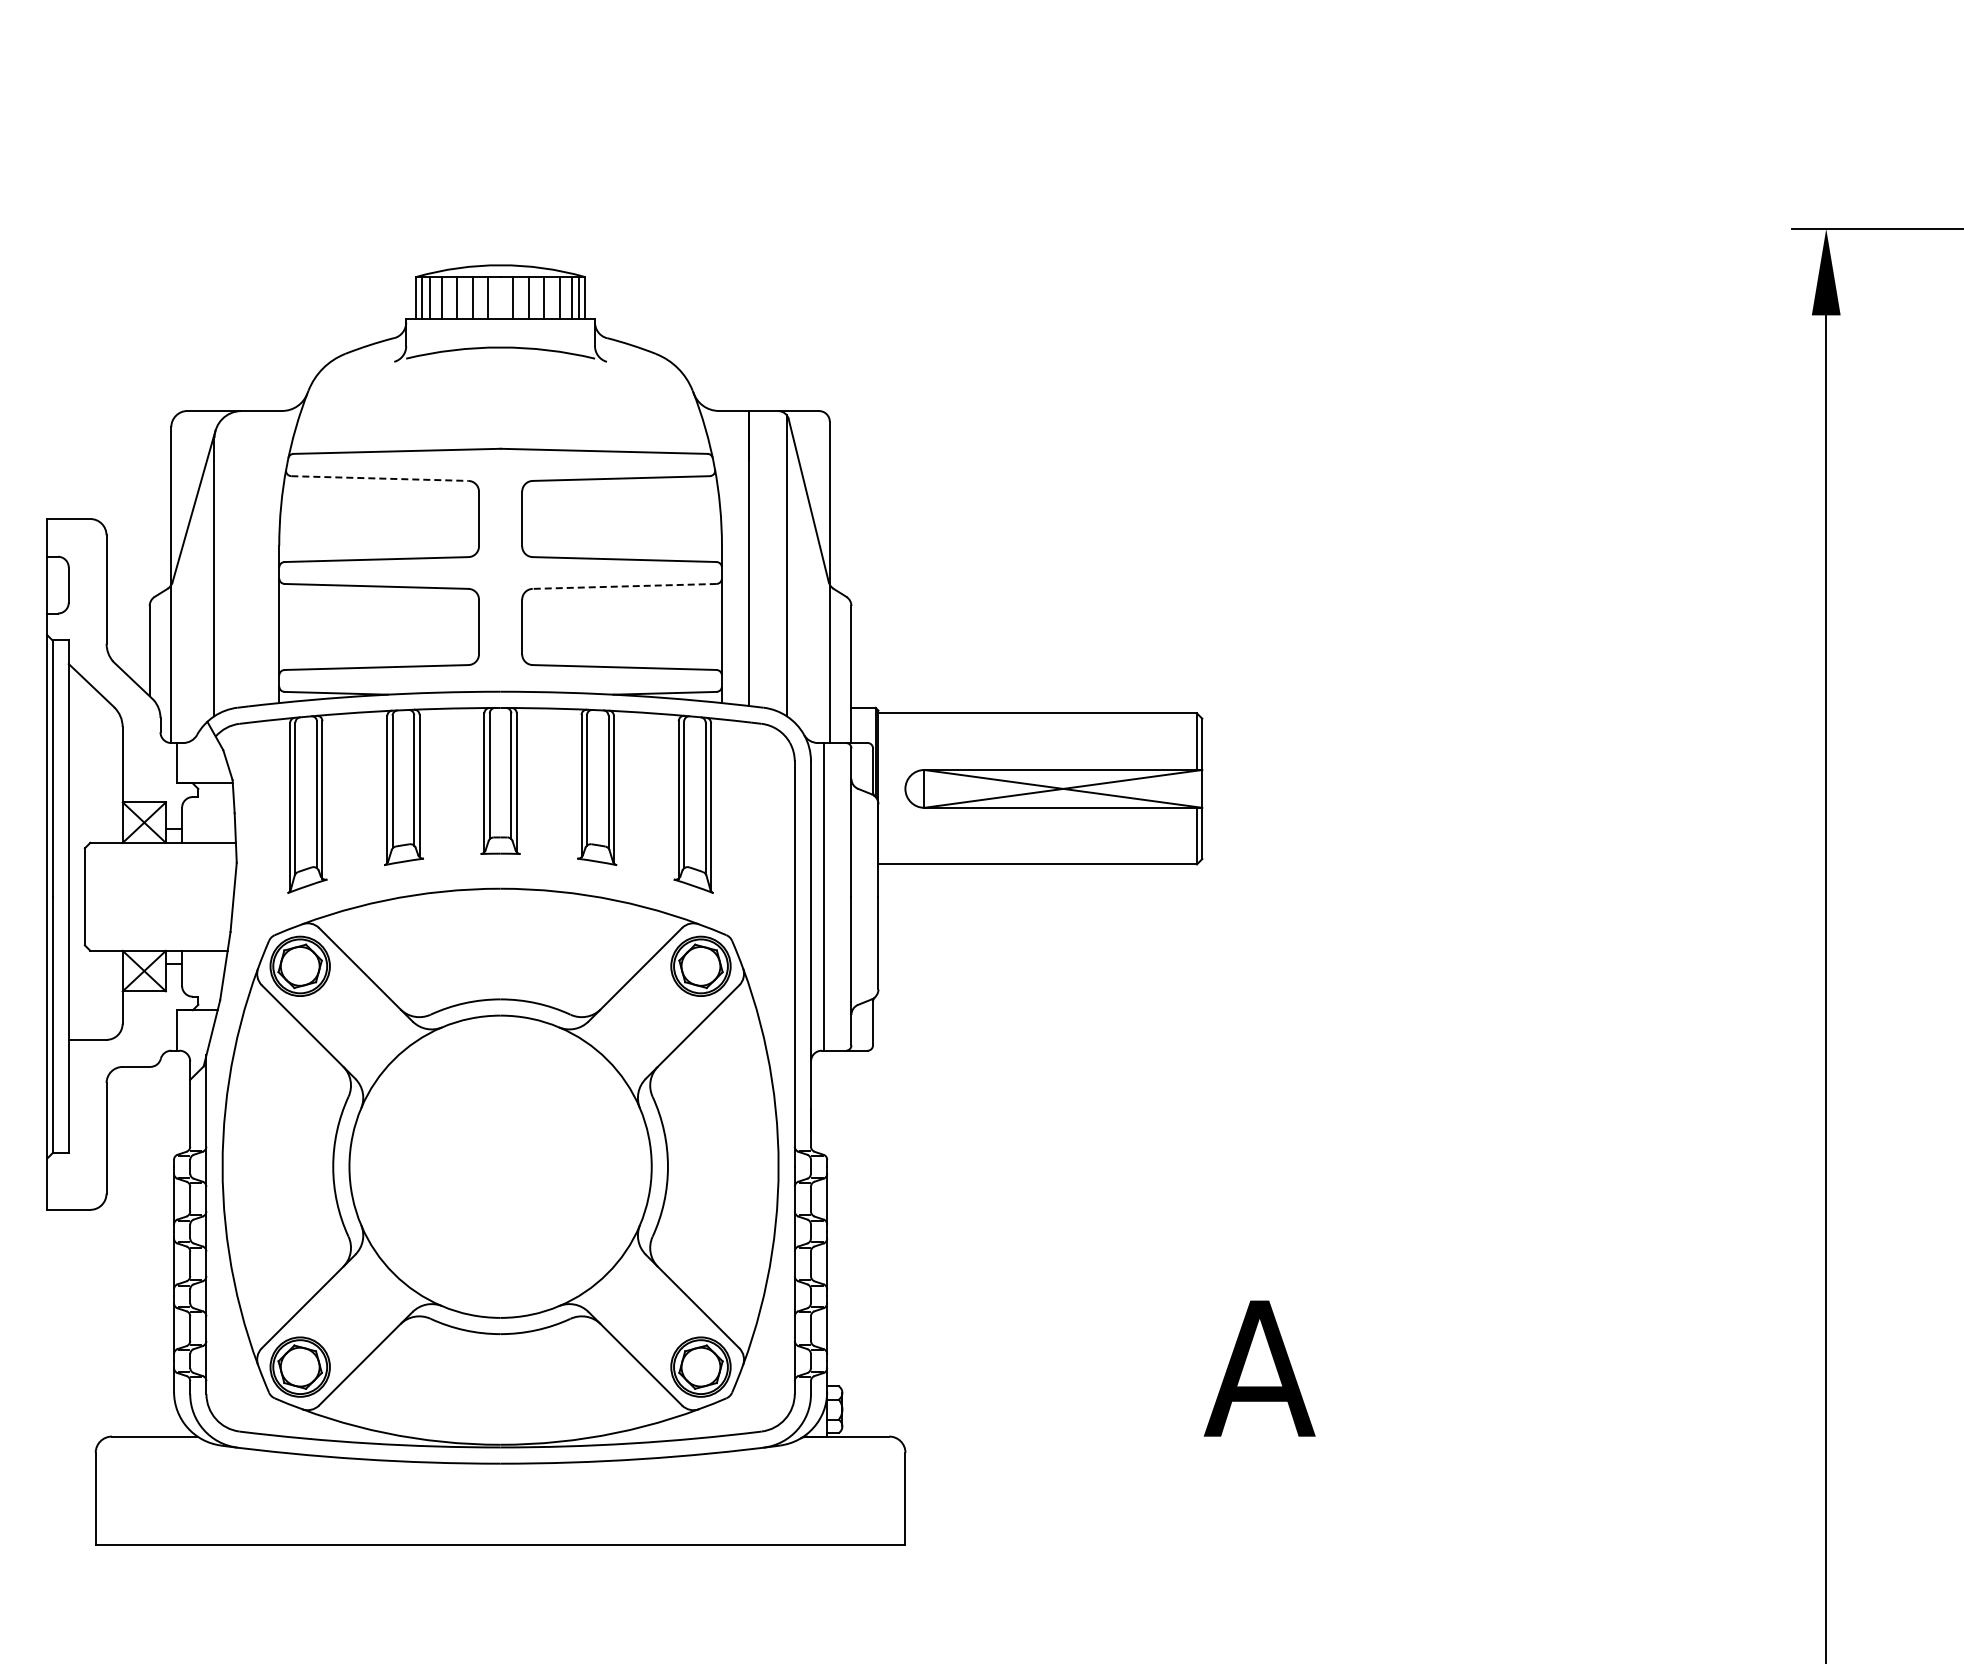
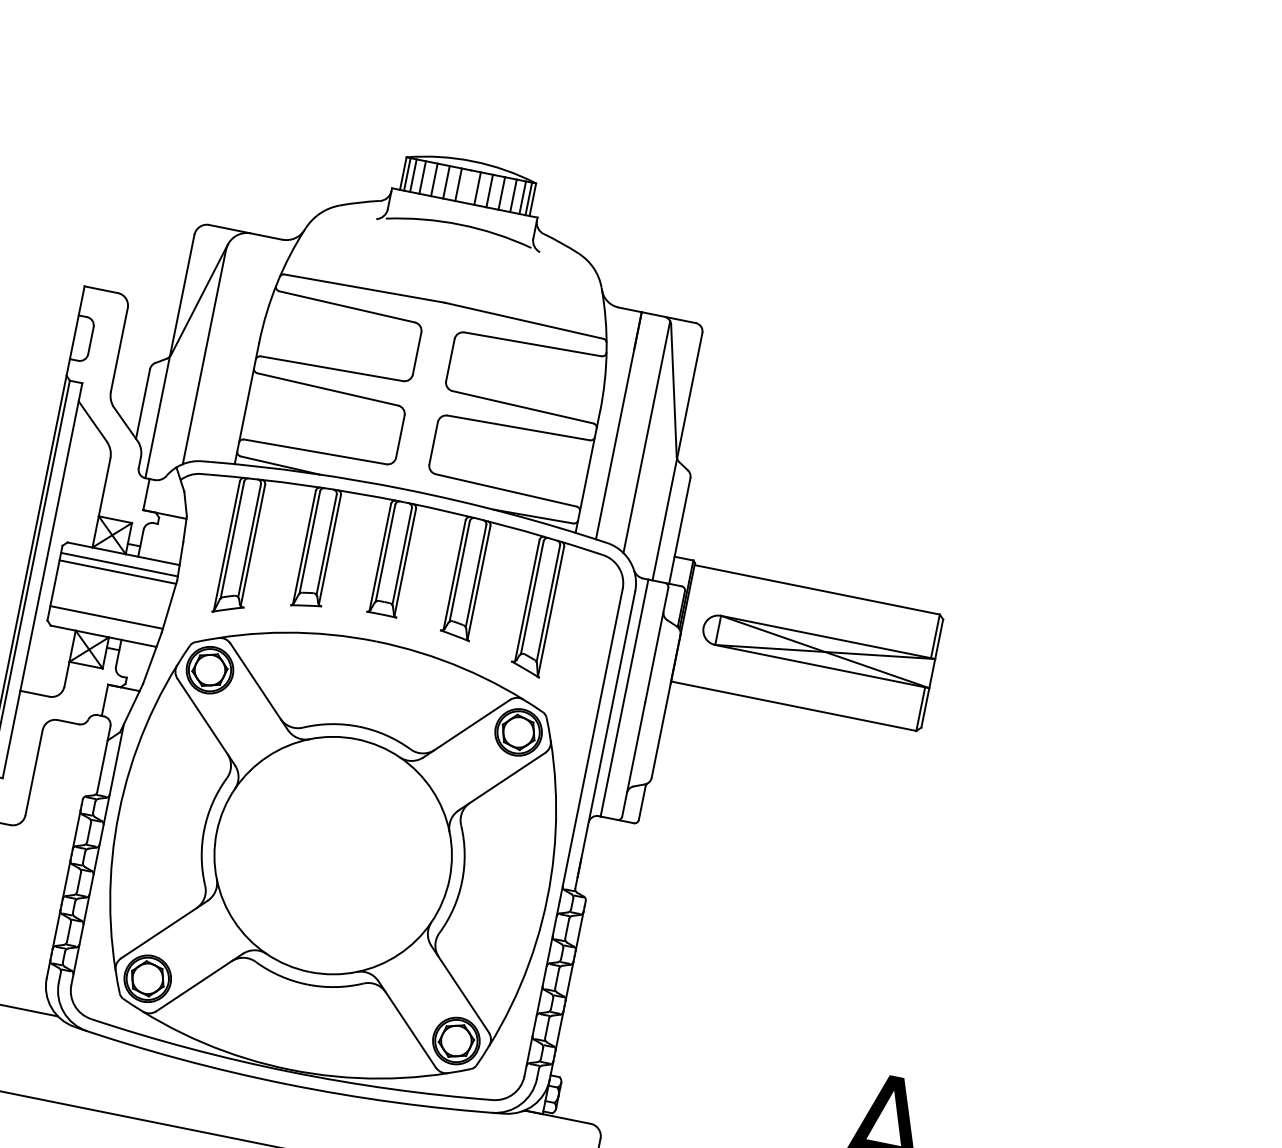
line: (379, 478) -> (346, 306), dashed -> solid
line: (624, 586) -> (518, 427), dashed -> solid
line: (160, 857) -> (119, 564), added
line: (160, 867) -> (117, 572), added
line: (157, 926) -> (106, 617), added

